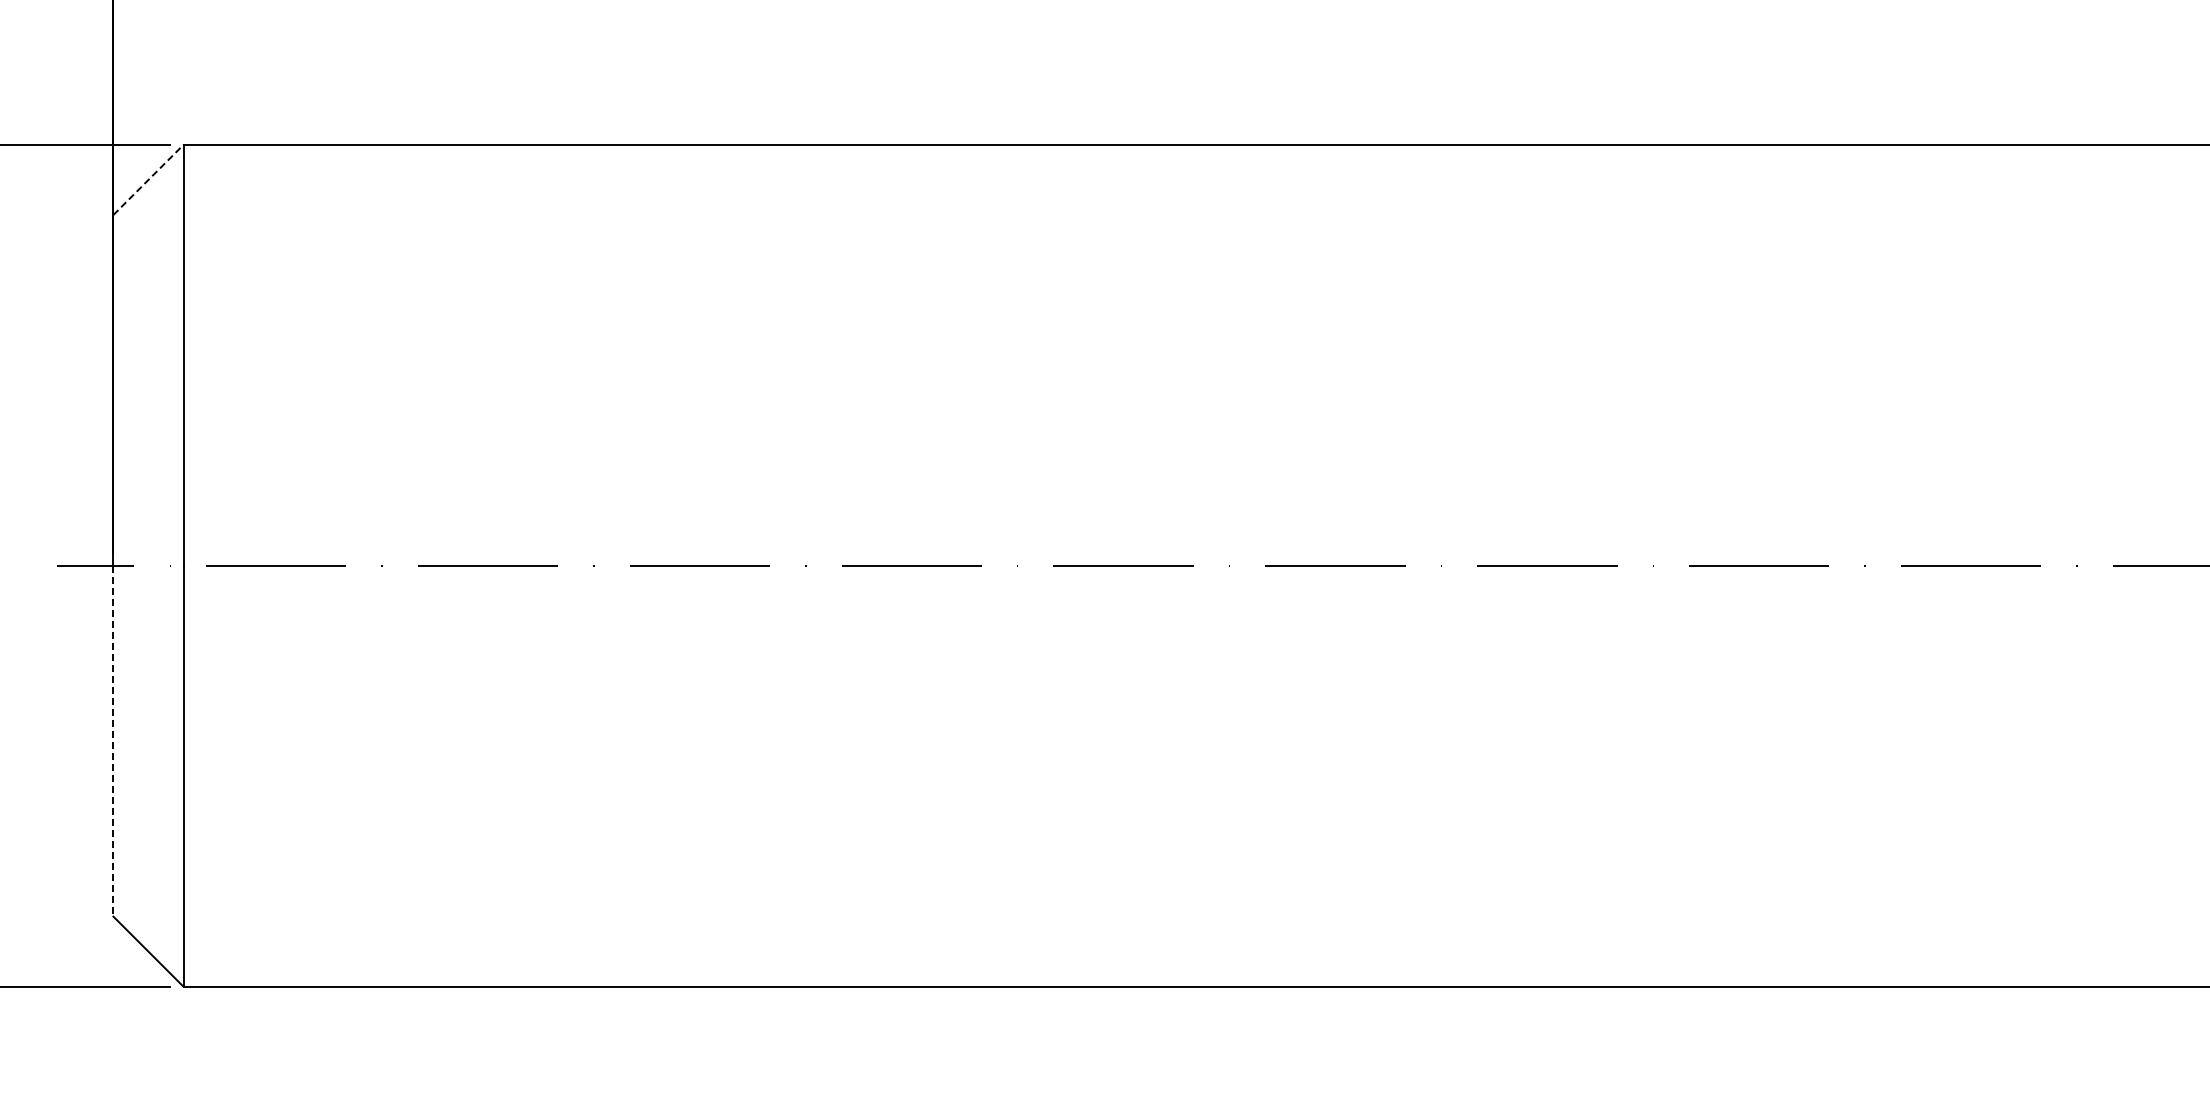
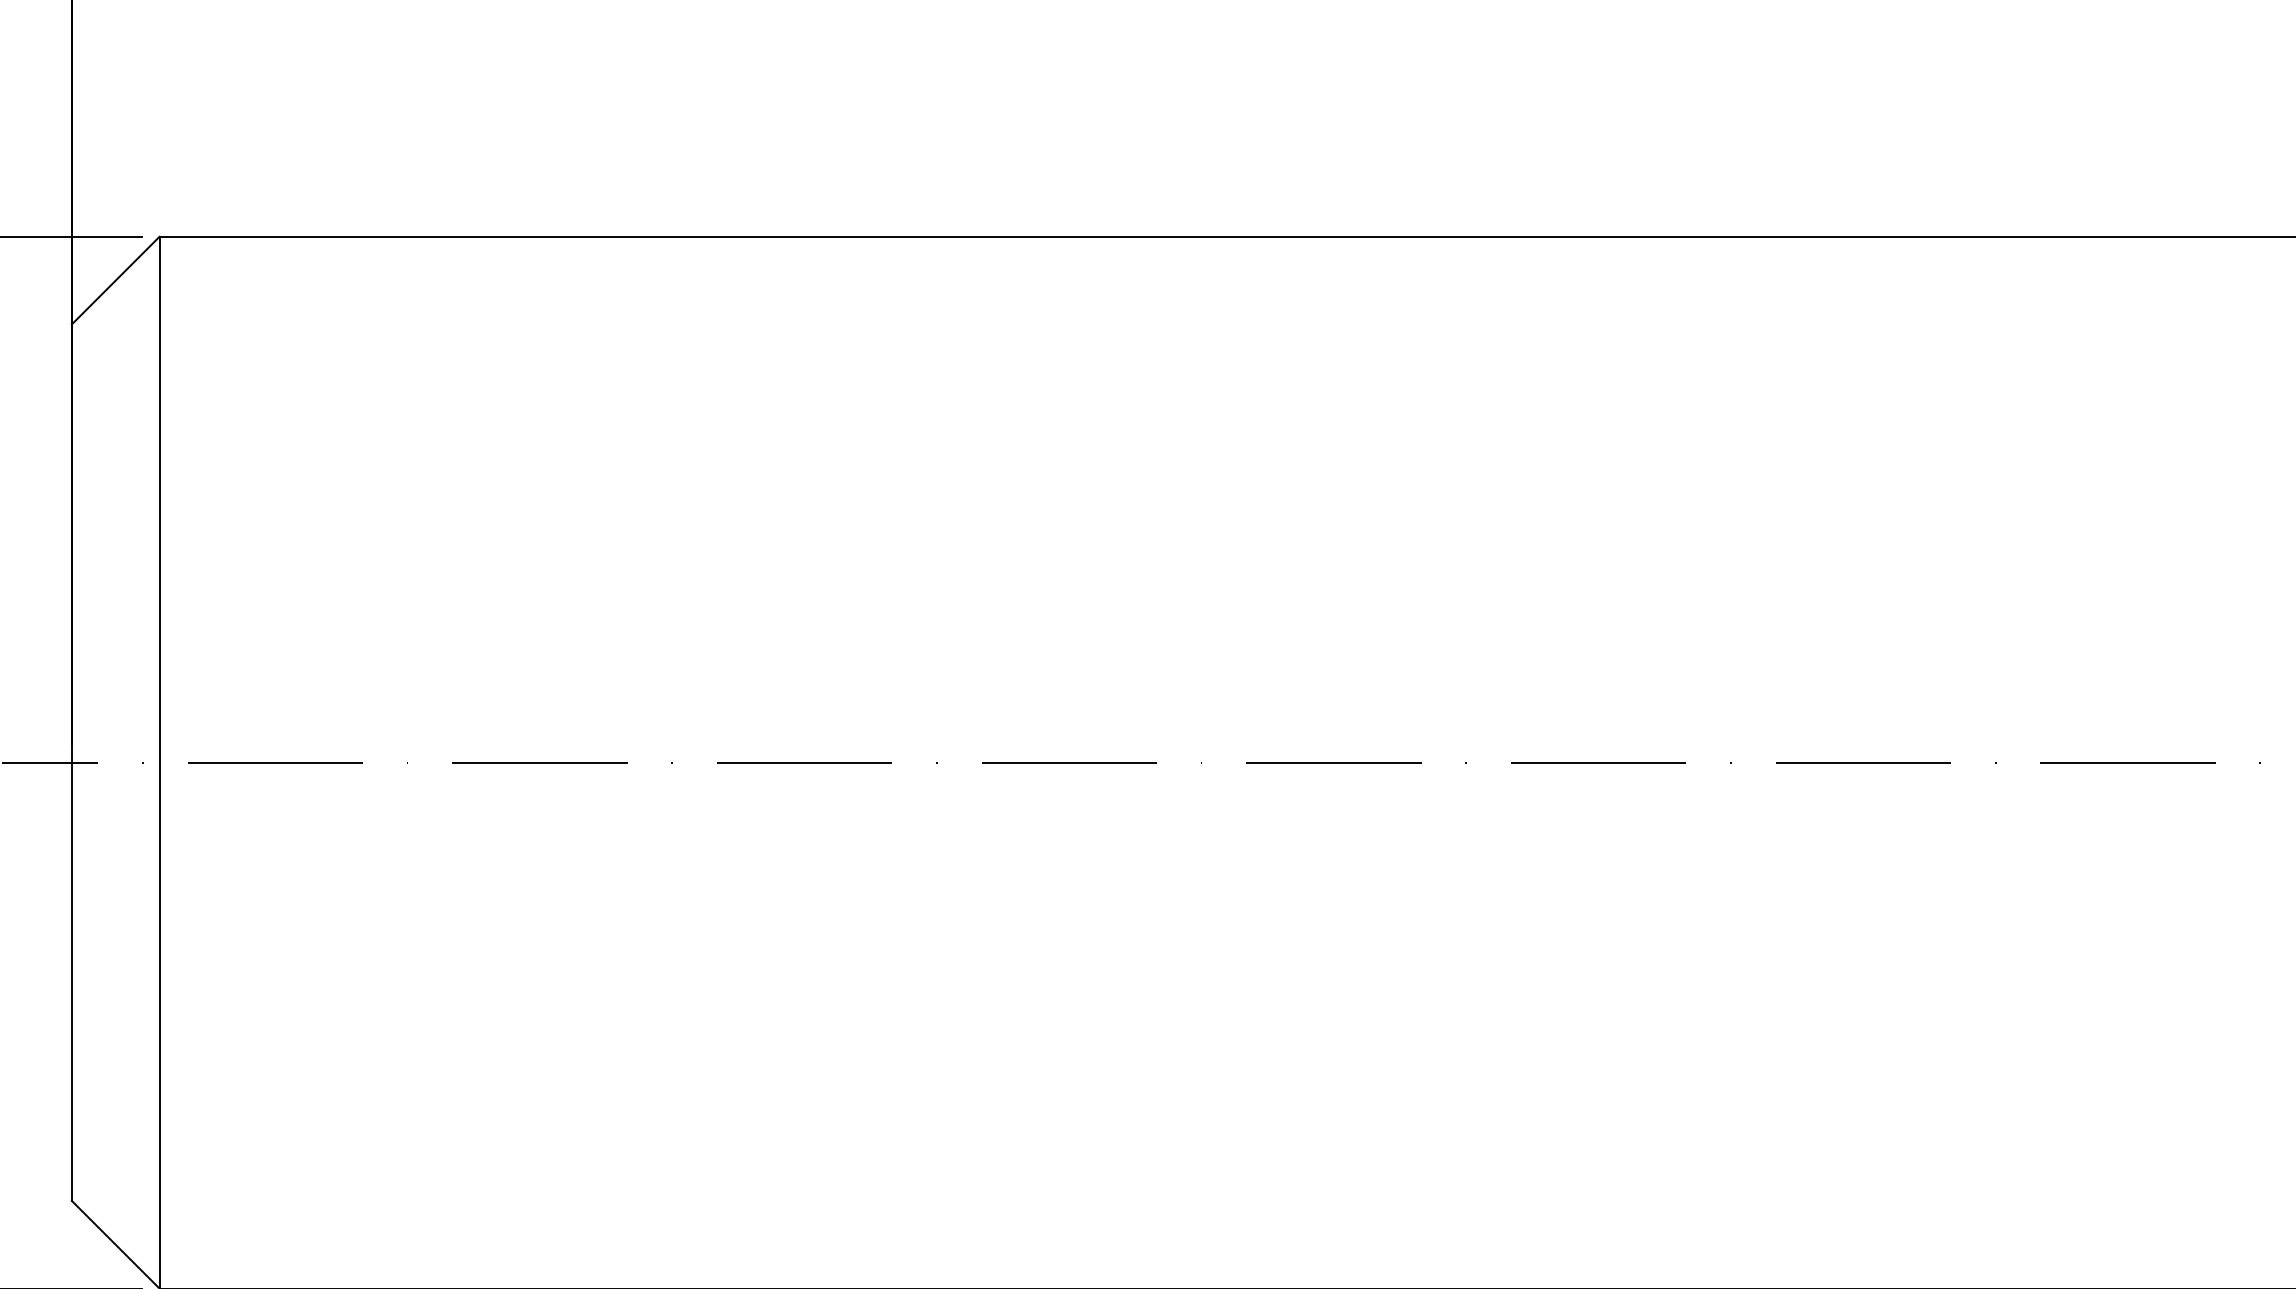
line: (148, 179) -> (115, 280), dashed -> solid
line: (113, 741) -> (71, 982), dashed -> solid

